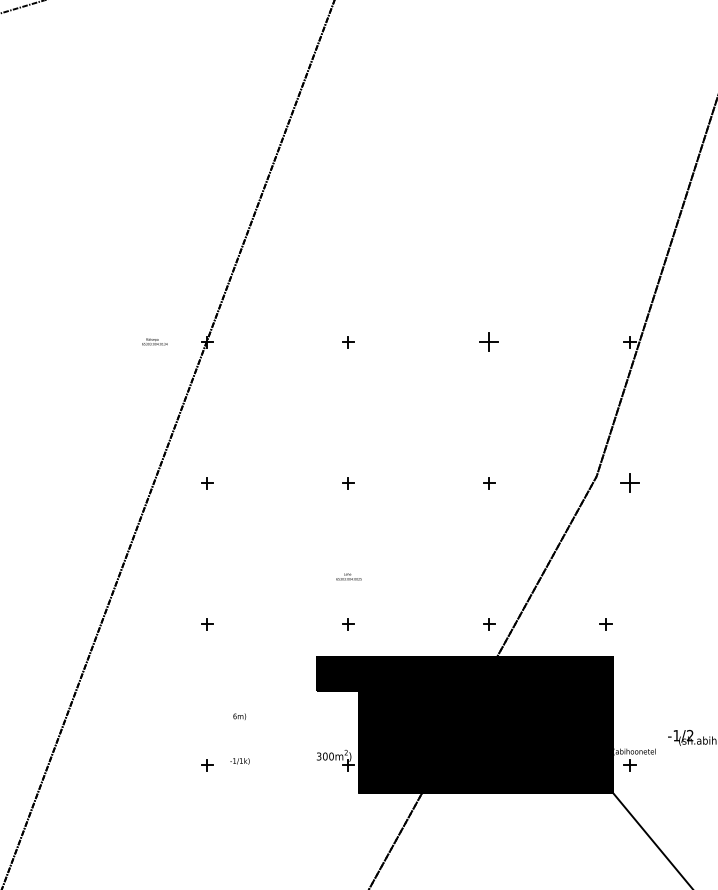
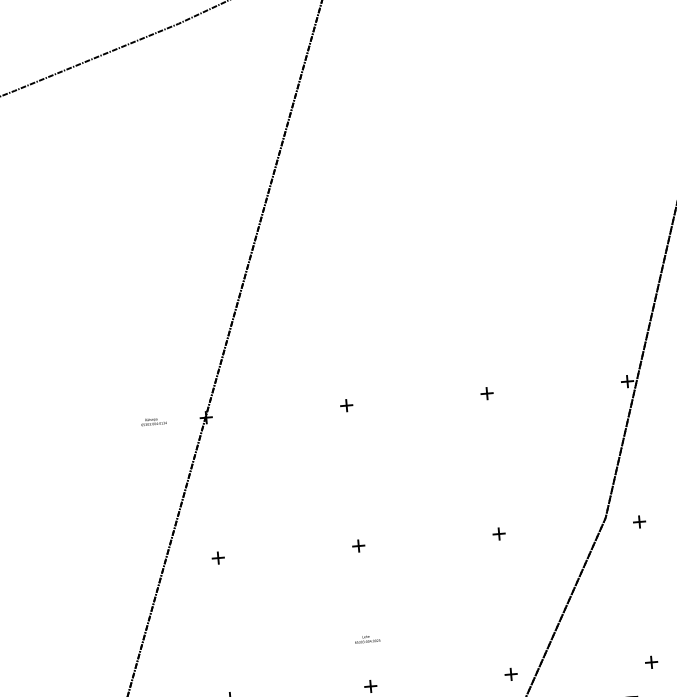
part: (489, 342) -> (487, 393), size x0.62
part: (629, 483) -> (638, 522), size x0.62
part: (605, 624) -> (651, 662), moved

